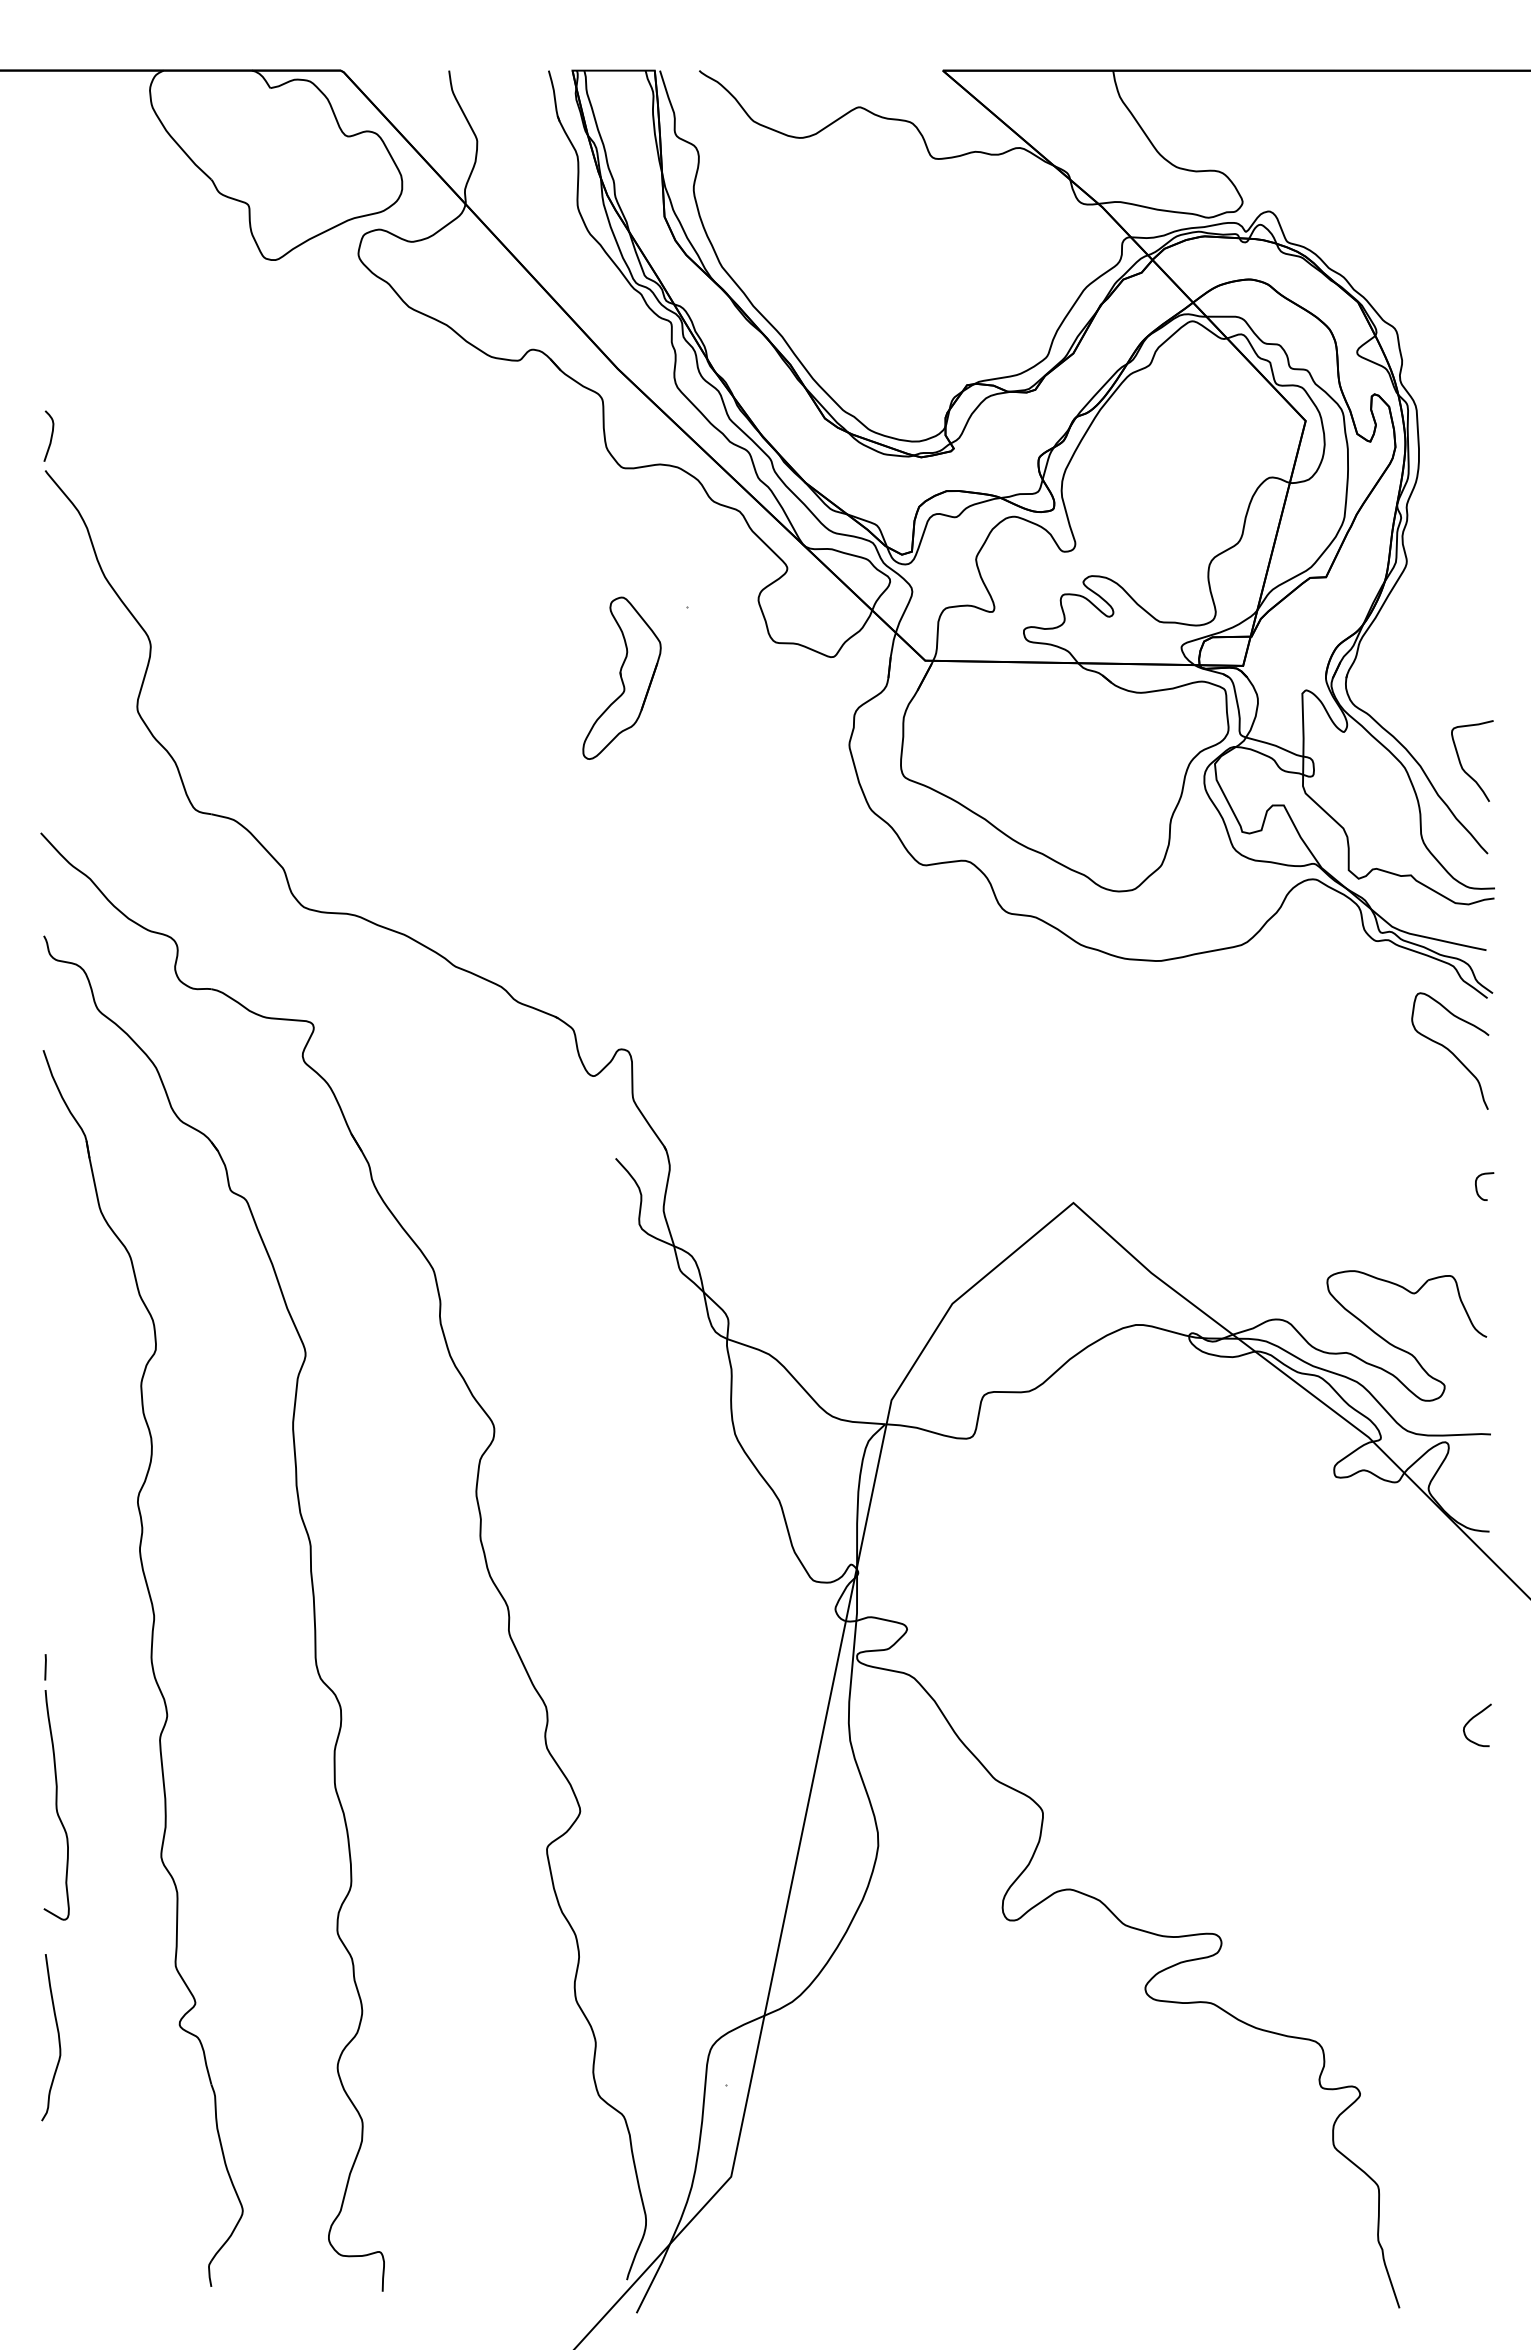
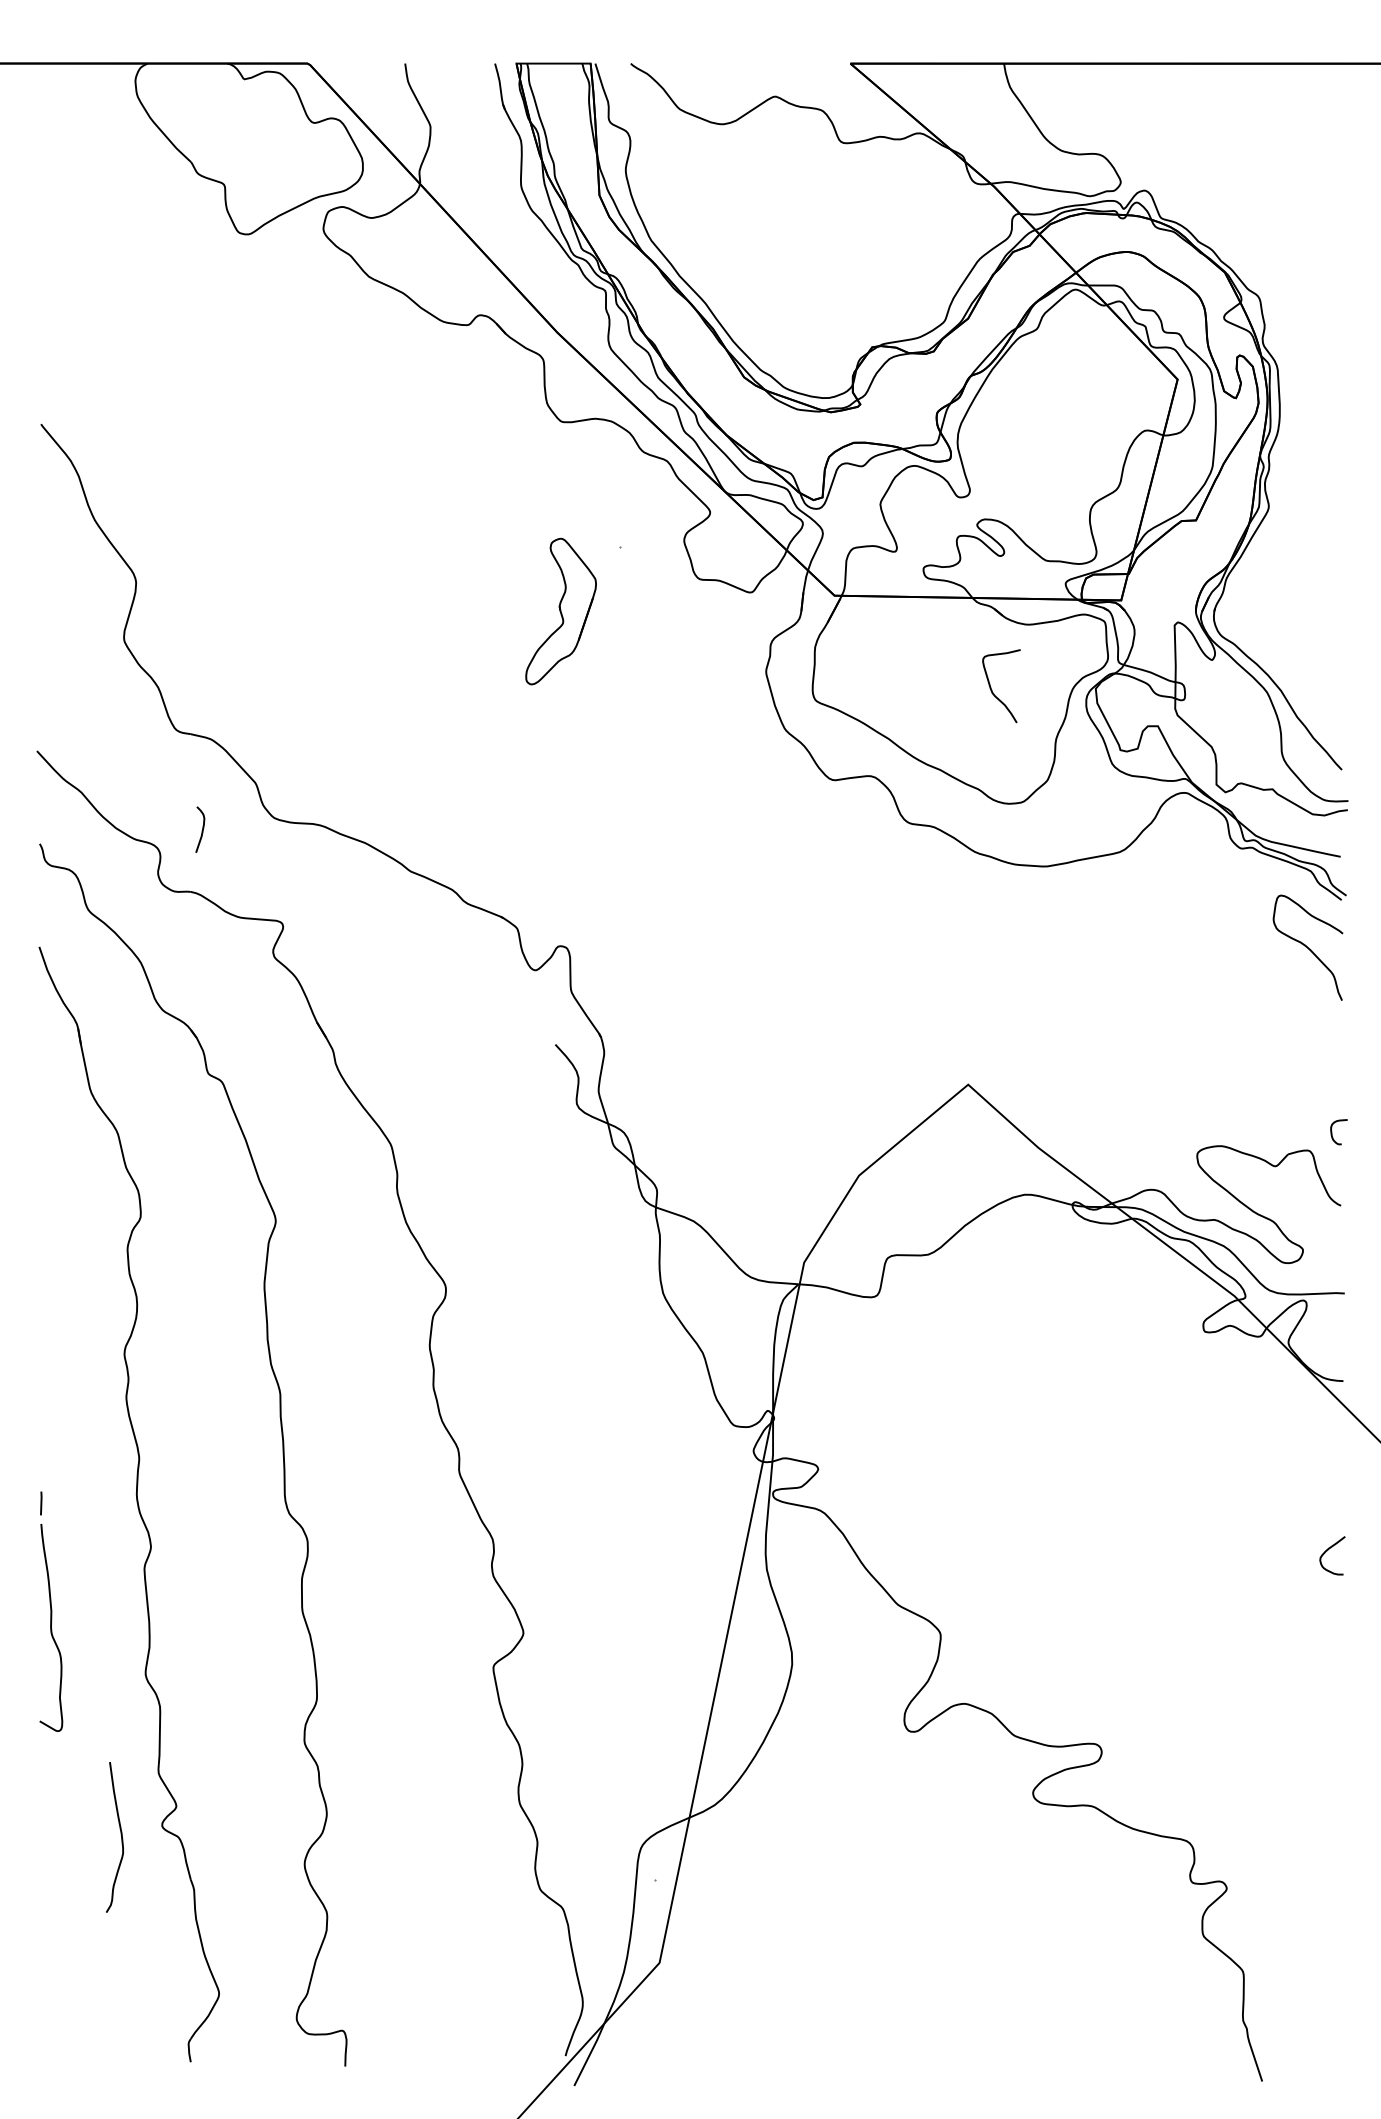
curve: (50, 436) -> (201, 829), moved
curve: (1462, 765) -> (992, 690), moved
curve: (1477, 1187) -> (1332, 1132), moved
curve: (57, 2034) -> (120, 1834), moved

